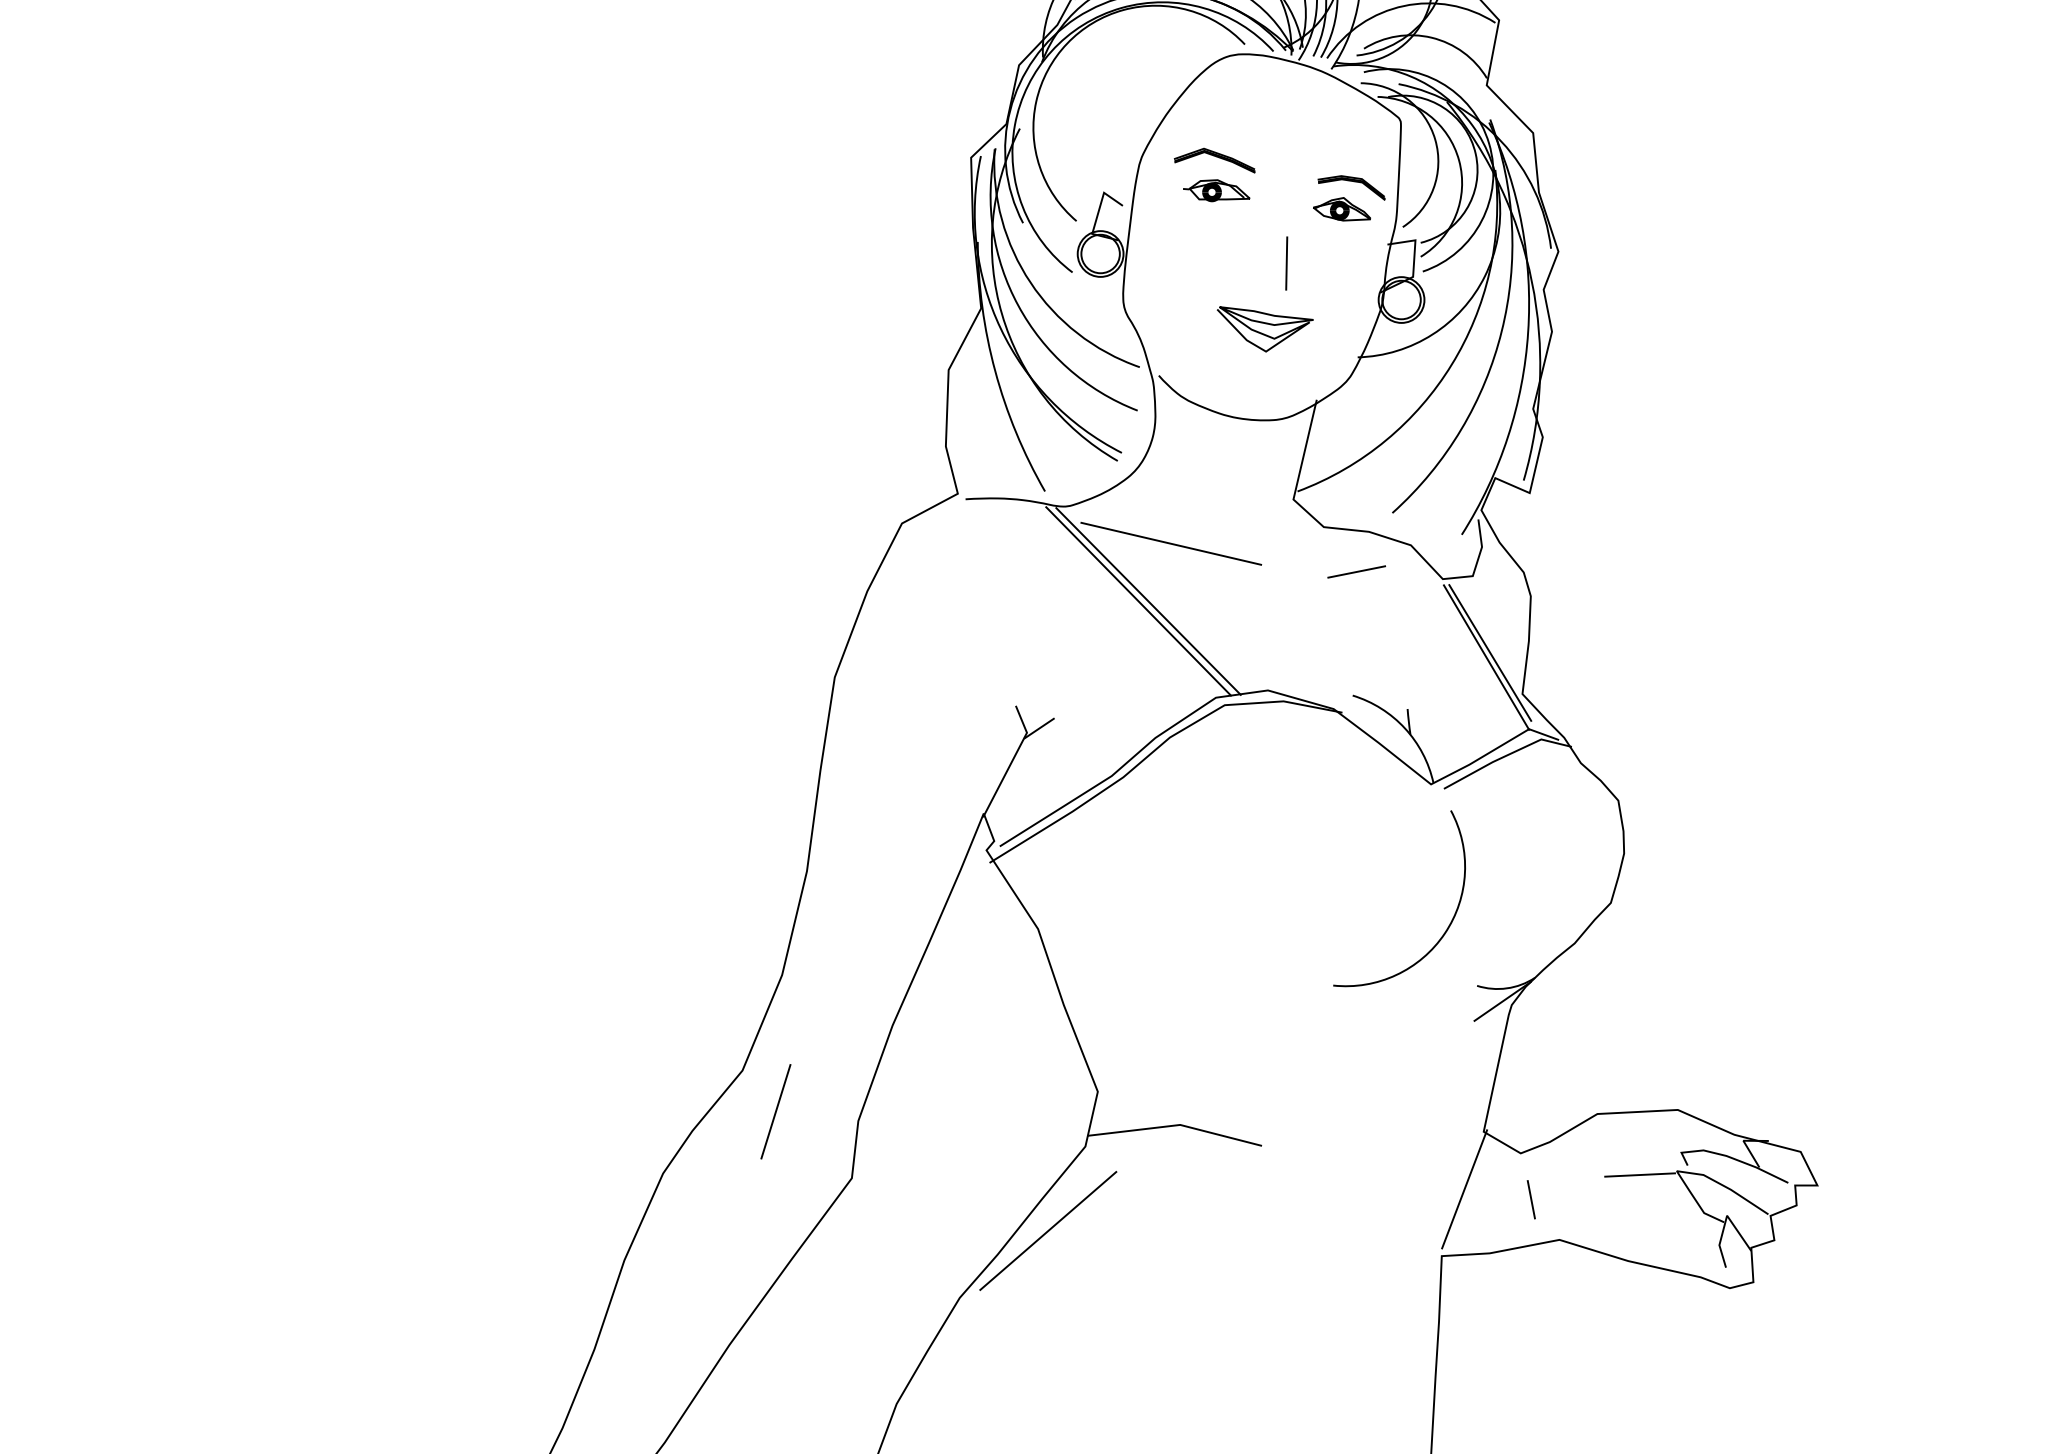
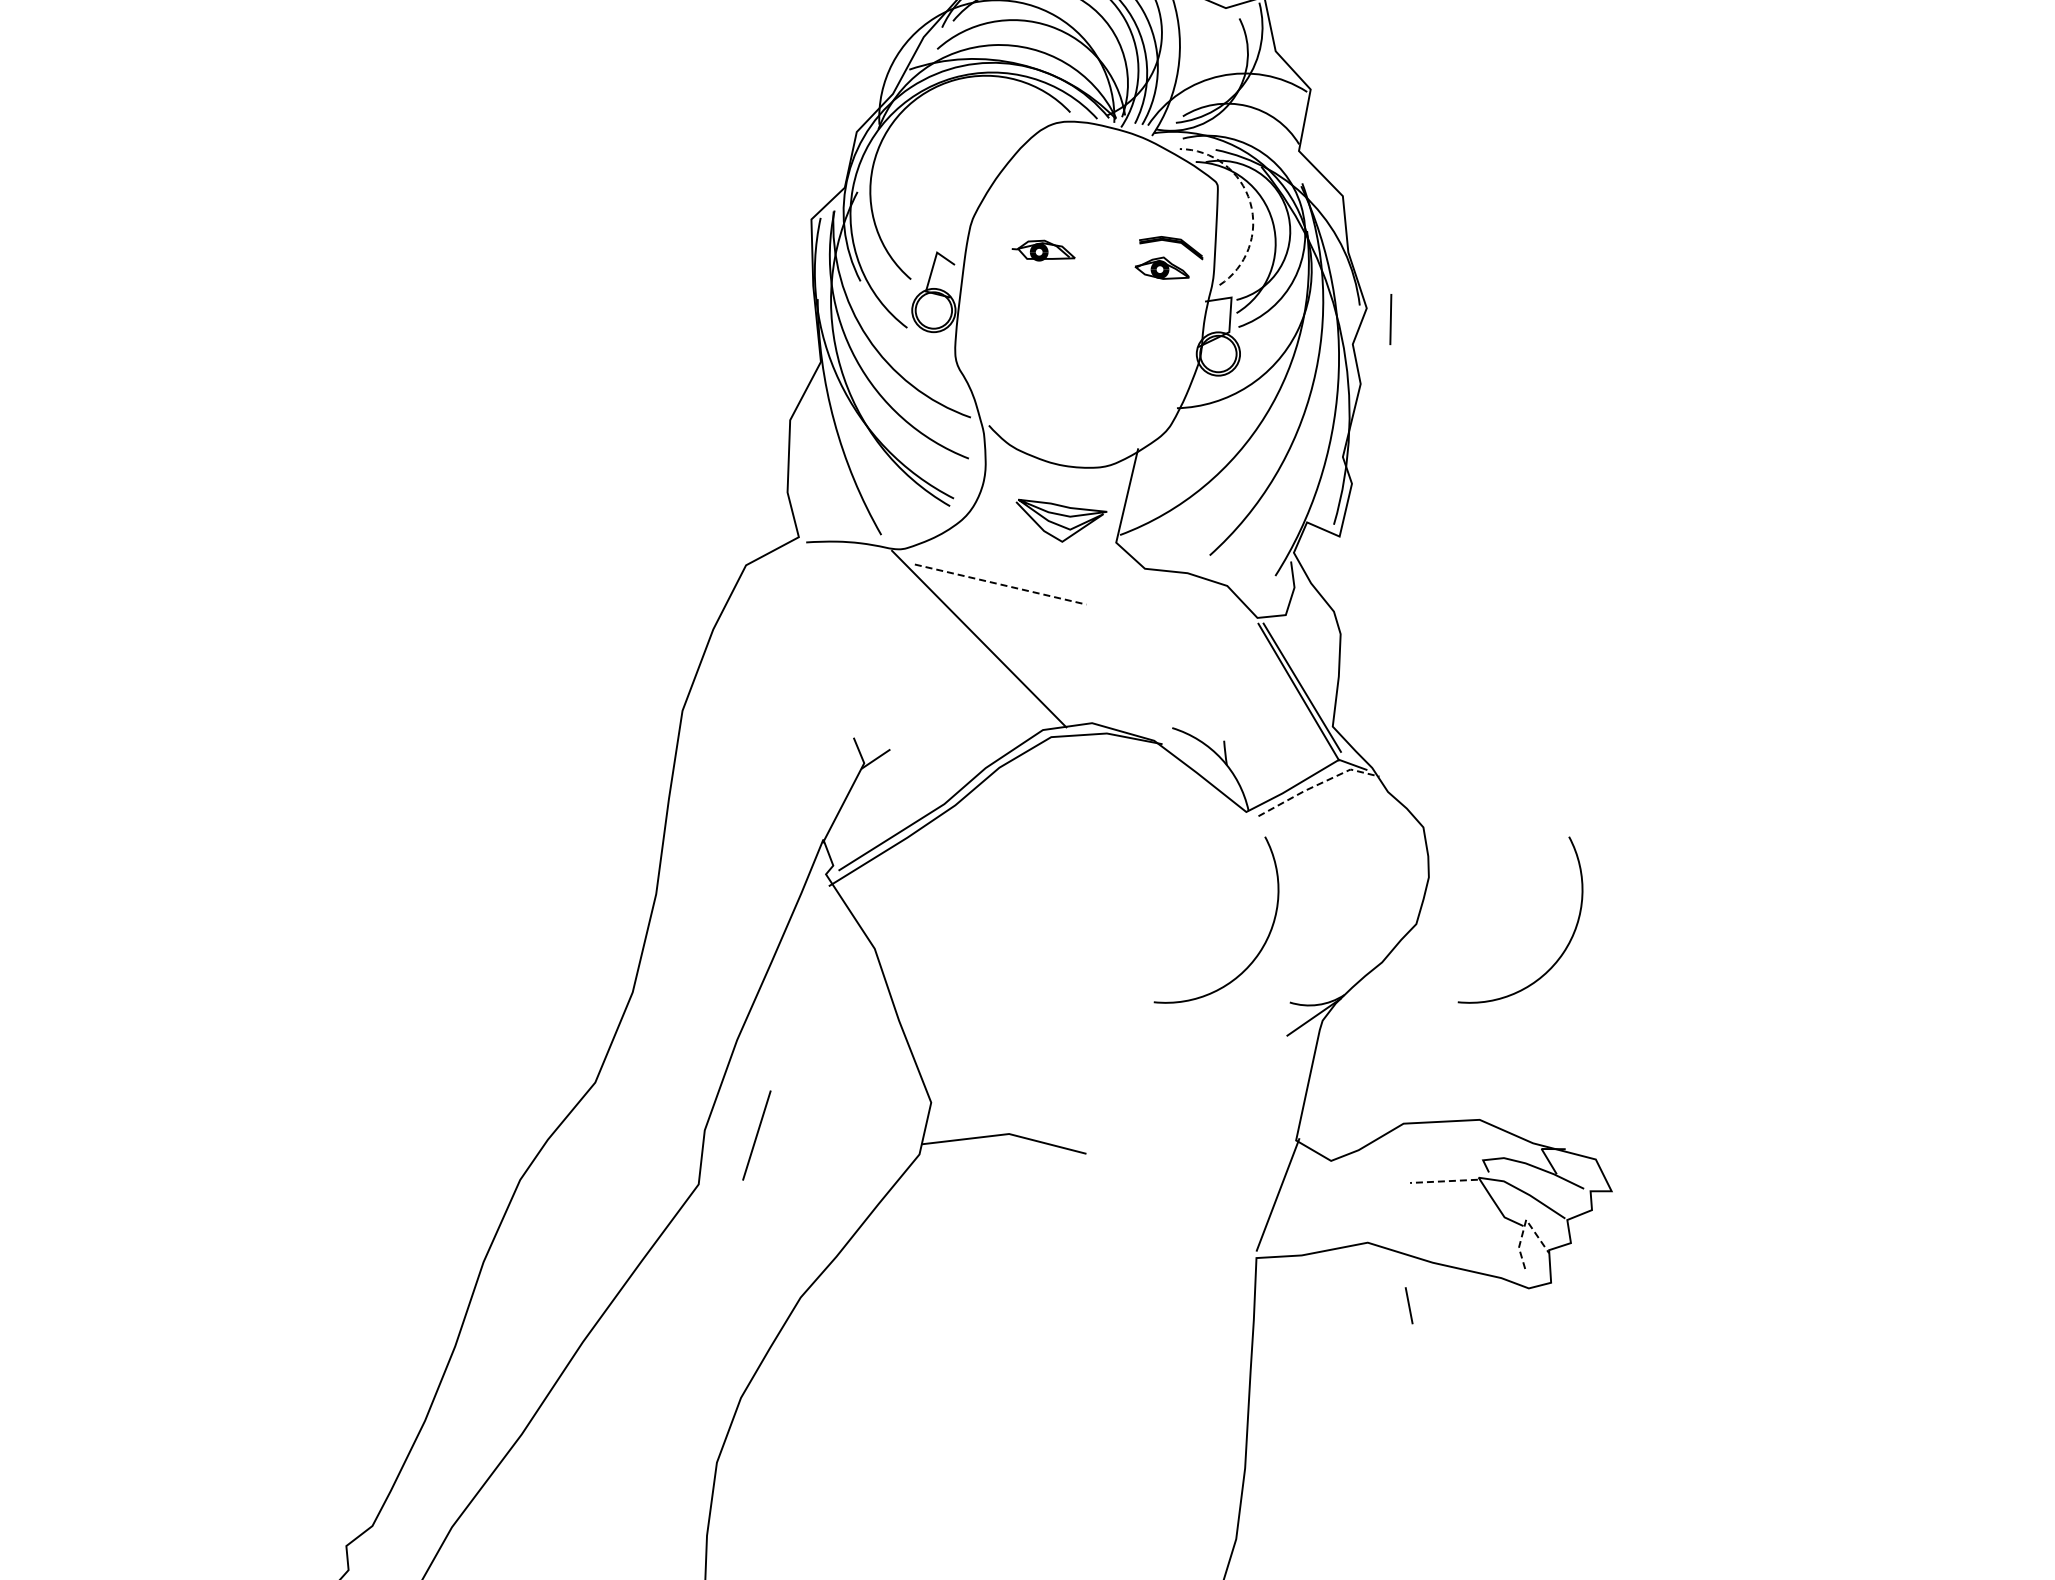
arc: (1435, 139) -> (1250, 202), solid -> dashed
part: (1214, 160) -> (1041, 222), removed
line: (1286, 263) -> (1390, 319), moved
curve: (1264, 333) -> (1060, 524), moved
line: (1172, 543) -> (1001, 584), solid -> dashed
line: (1356, 571) -> (1175, 610), removed
line: (1138, 600) -> (969, 638), removed
line: (1506, 756) -> (1317, 785), solid -> dashed
arc: (1769, 925) -> (1566, 945), added
line: (775, 1111) -> (756, 1135), moved
line: (1639, 1175) -> (1443, 1181), solid -> dashed
line: (1530, 1199) -> (1408, 1305), moved
line: (1725, 1220) -> (1524, 1224), solid -> dashed
line: (1048, 1231) -> (884, 1234), removed

